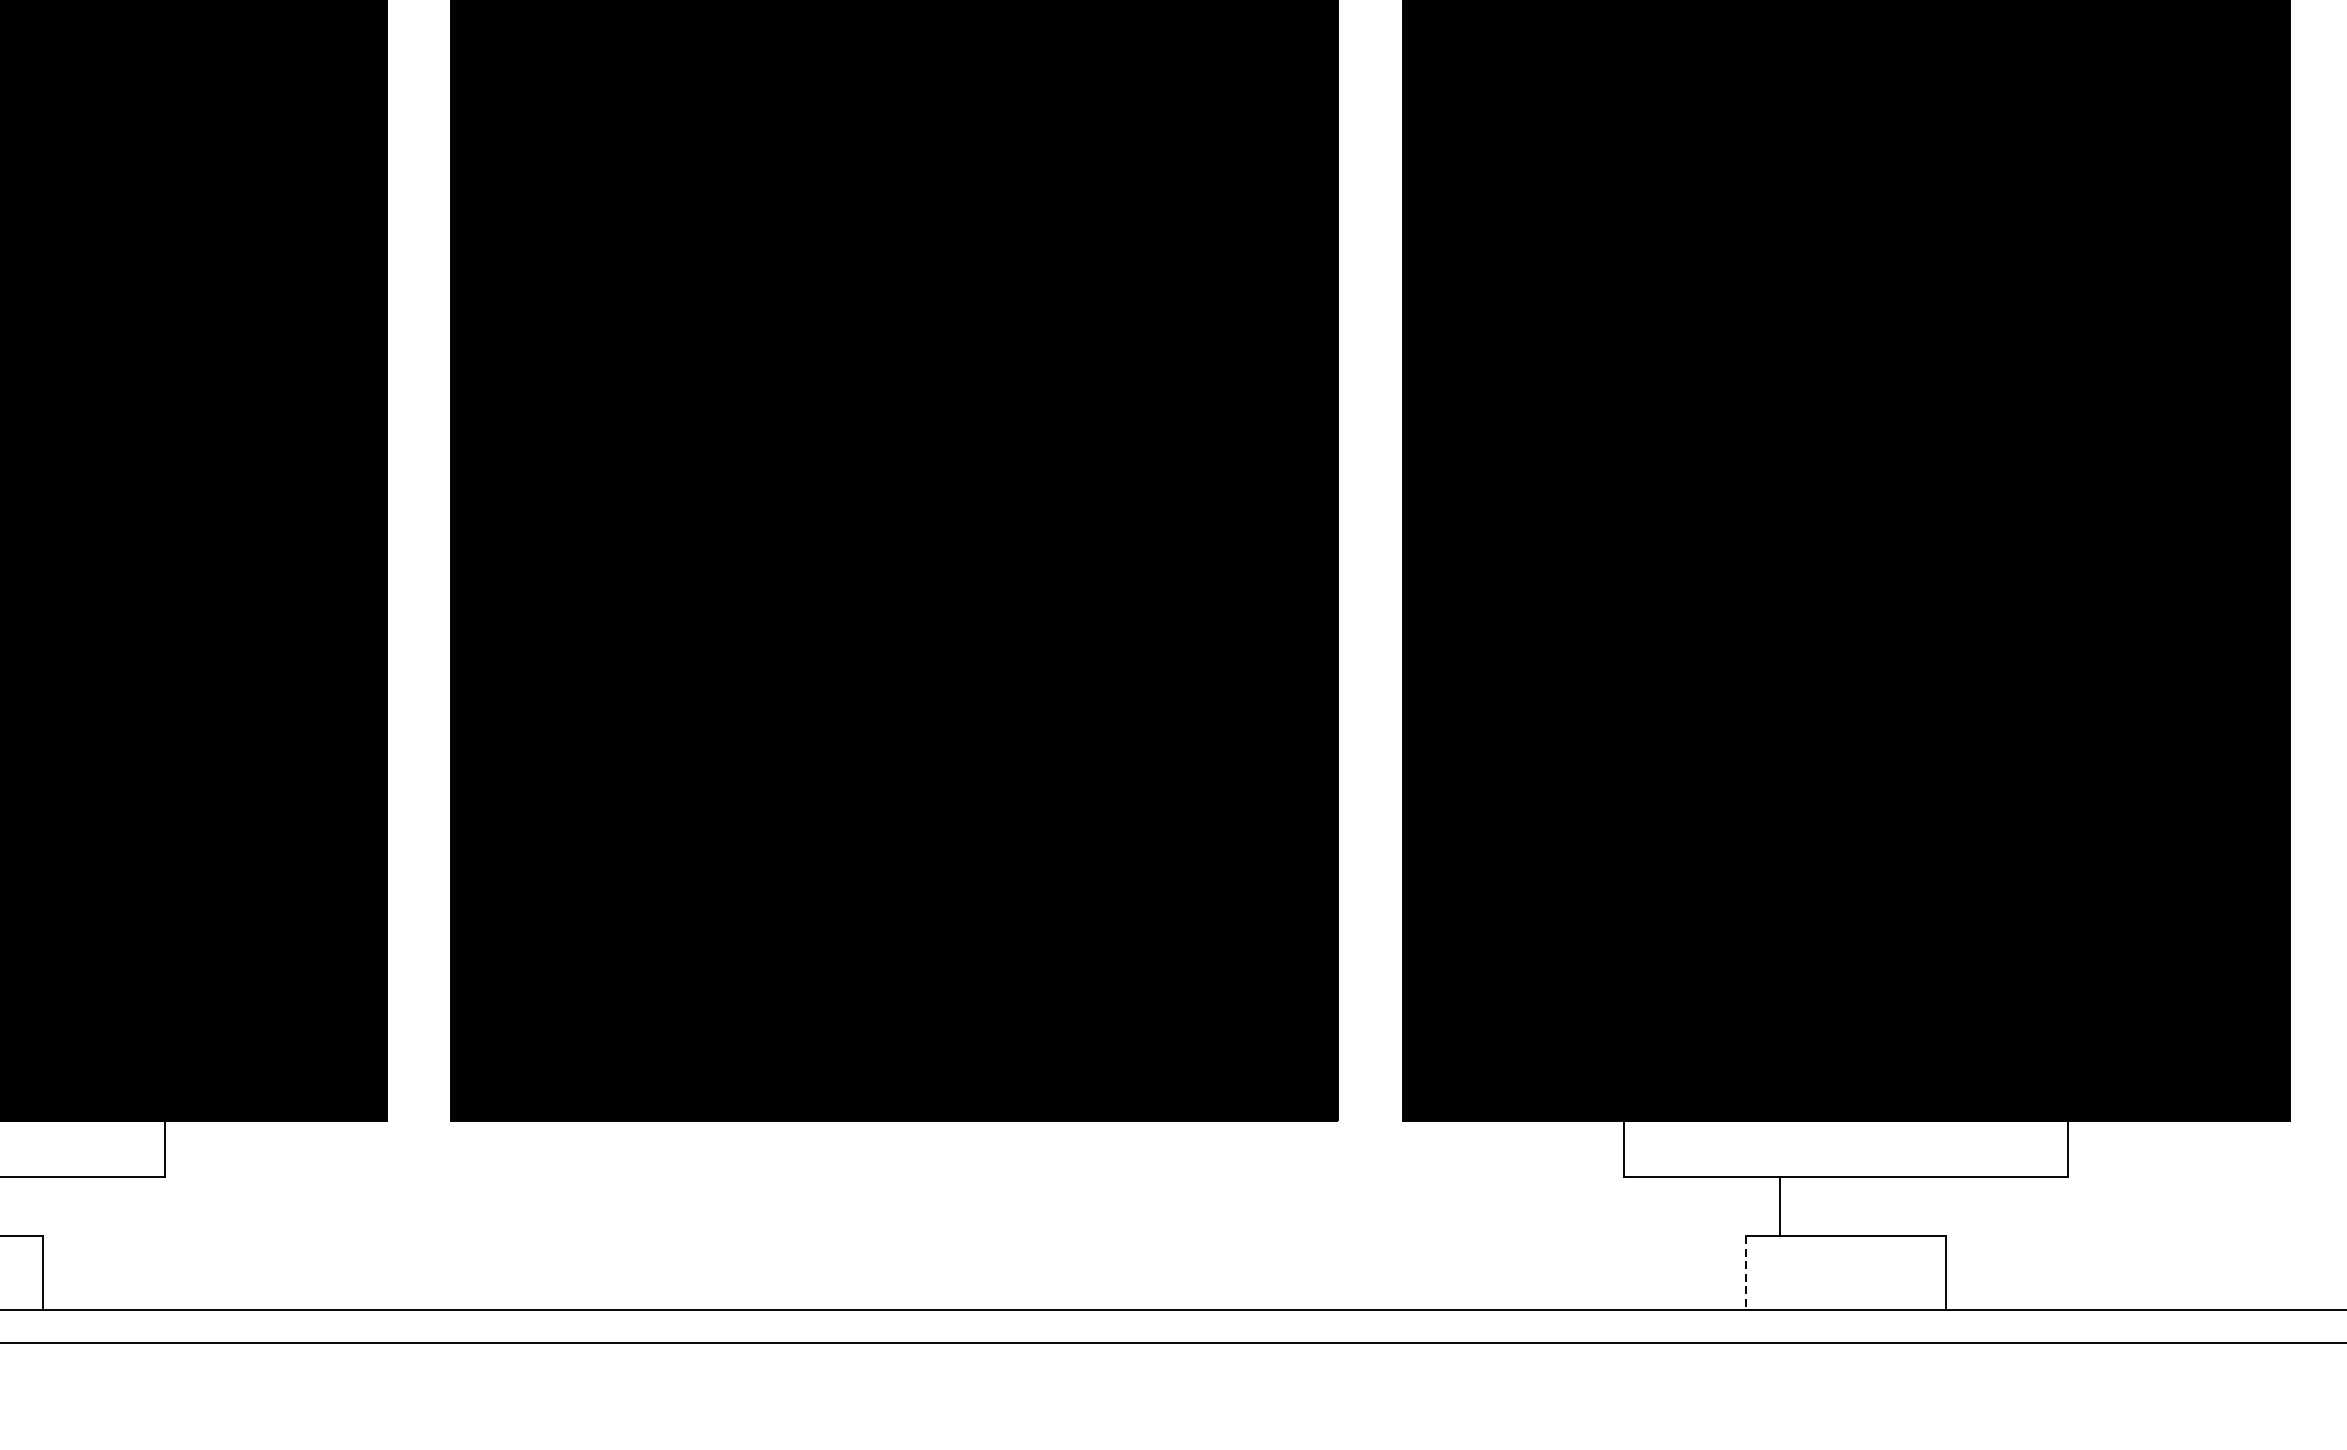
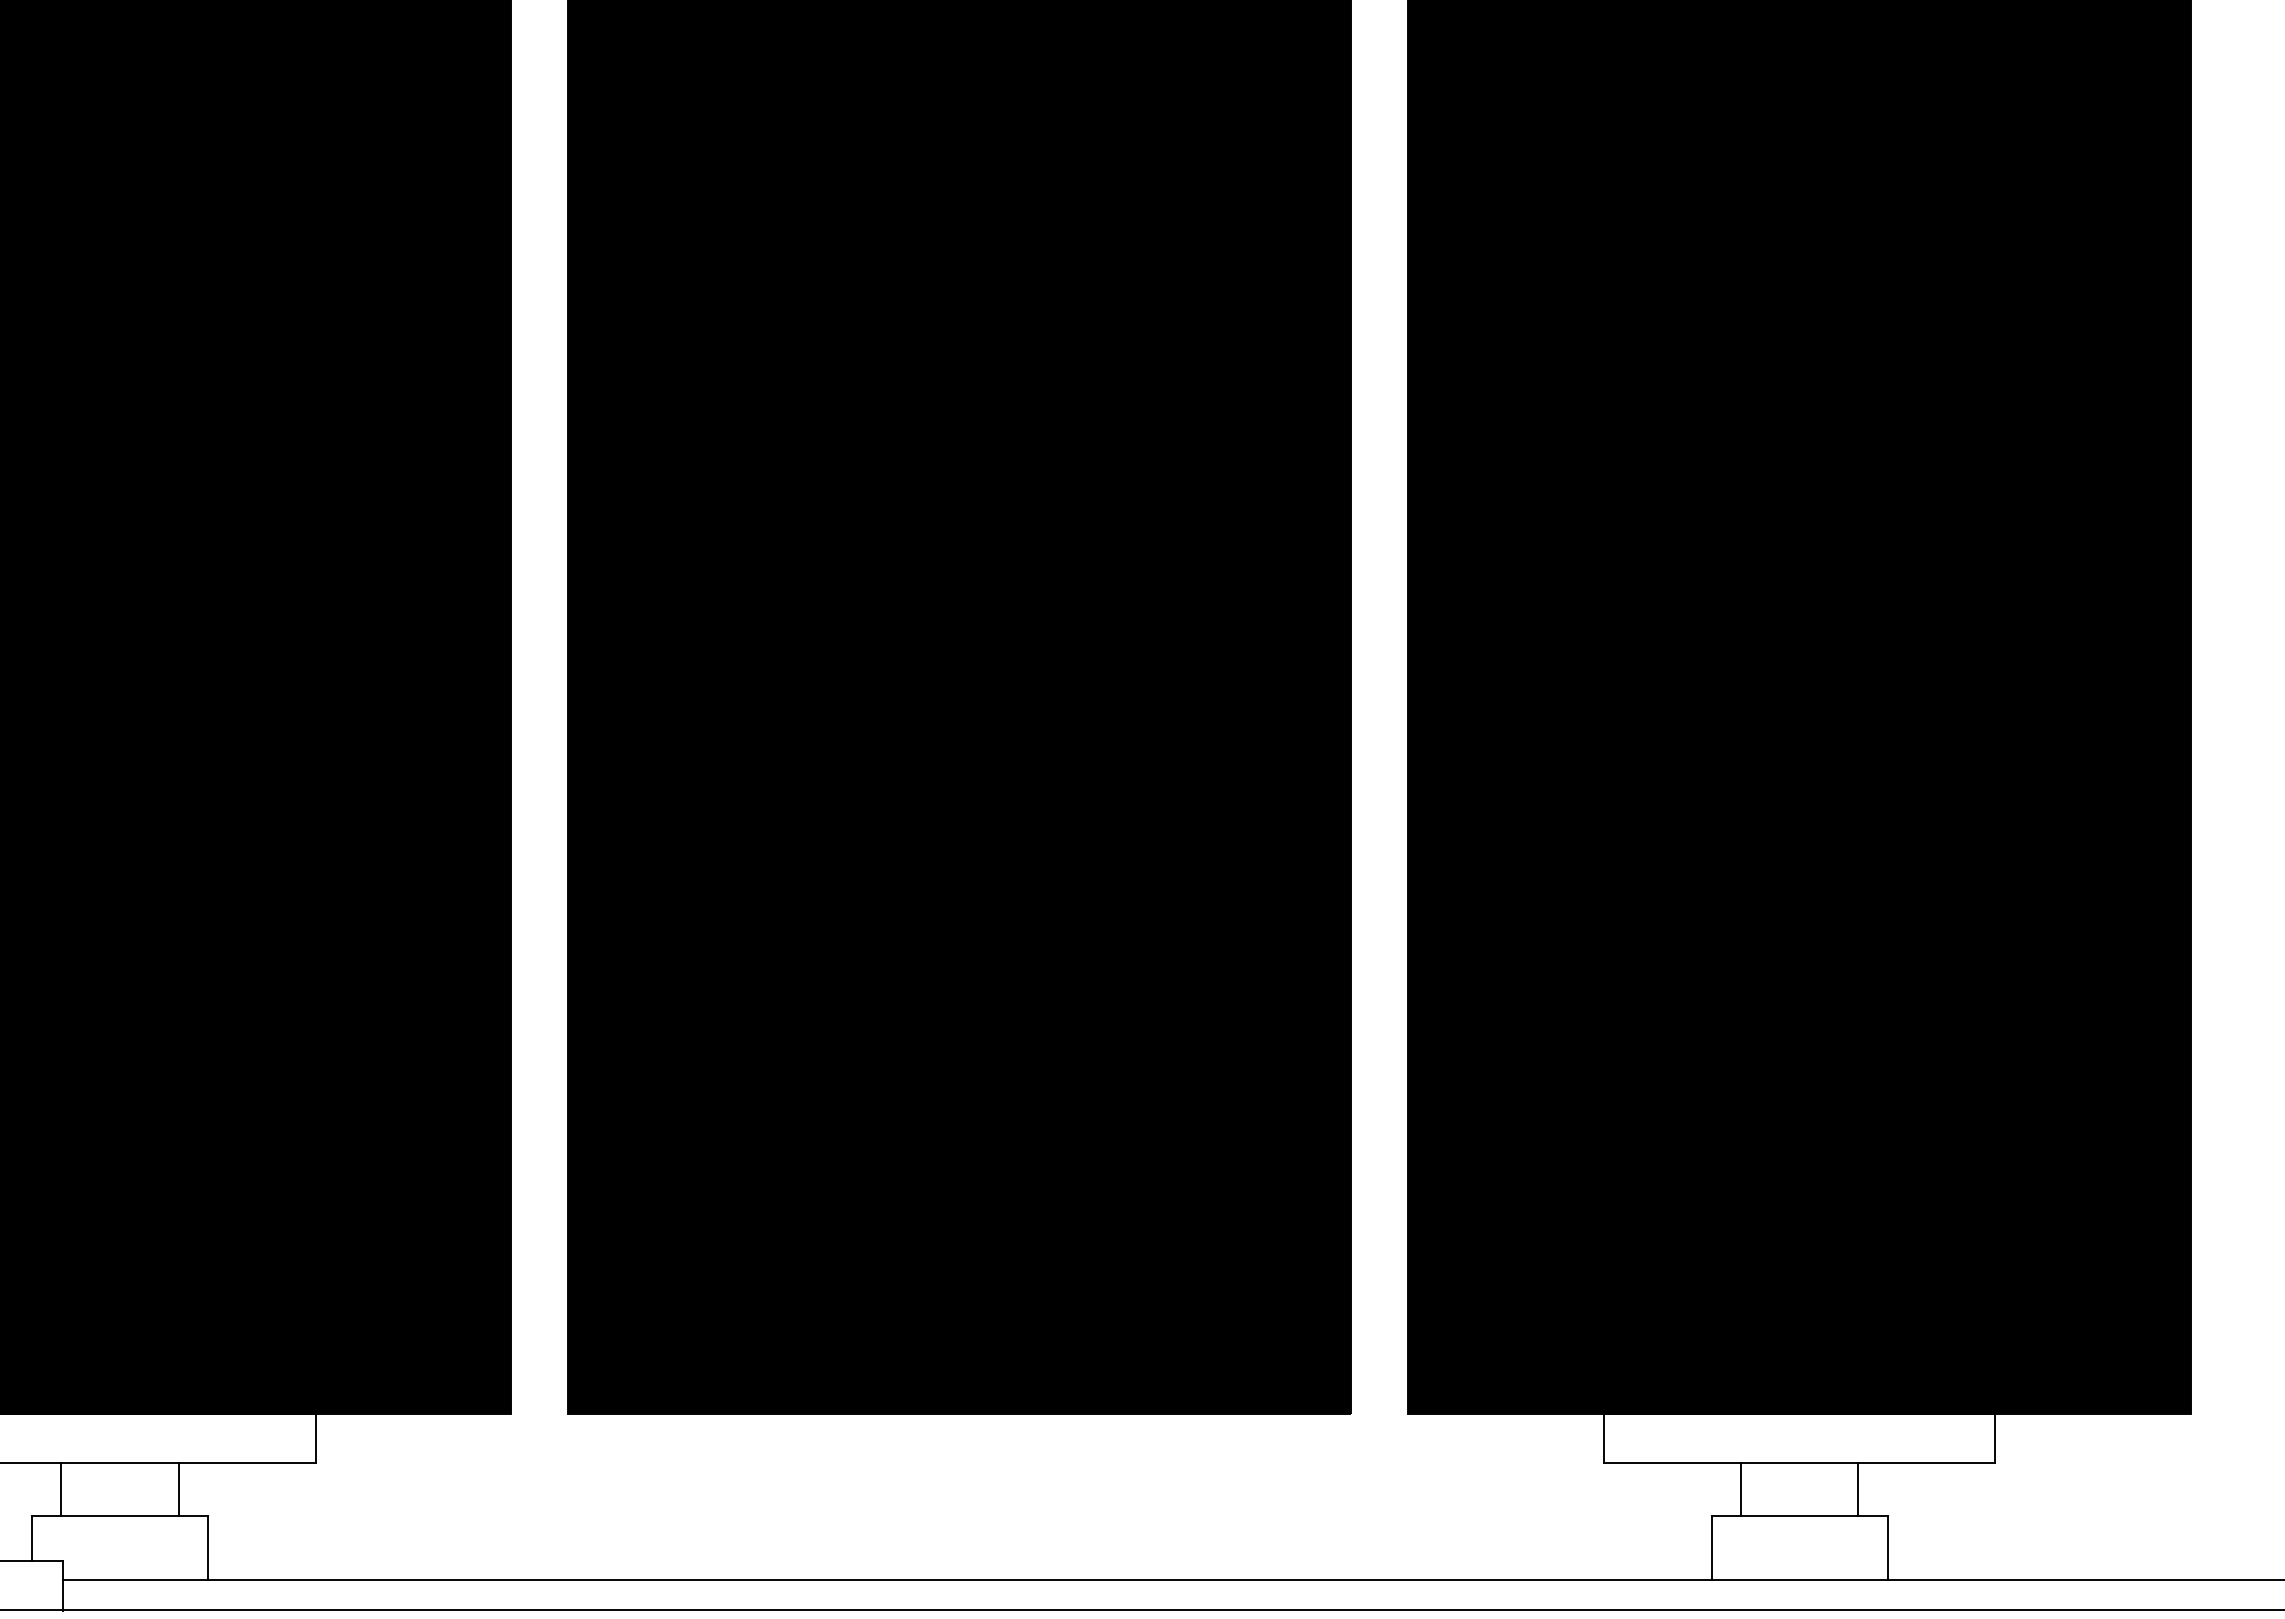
line: (9, 1205) -> (178, 1488), added
line: (1912, 1205) -> (1858, 1488), added
line: (1746, 1273) -> (1711, 1548), dashed -> solid

